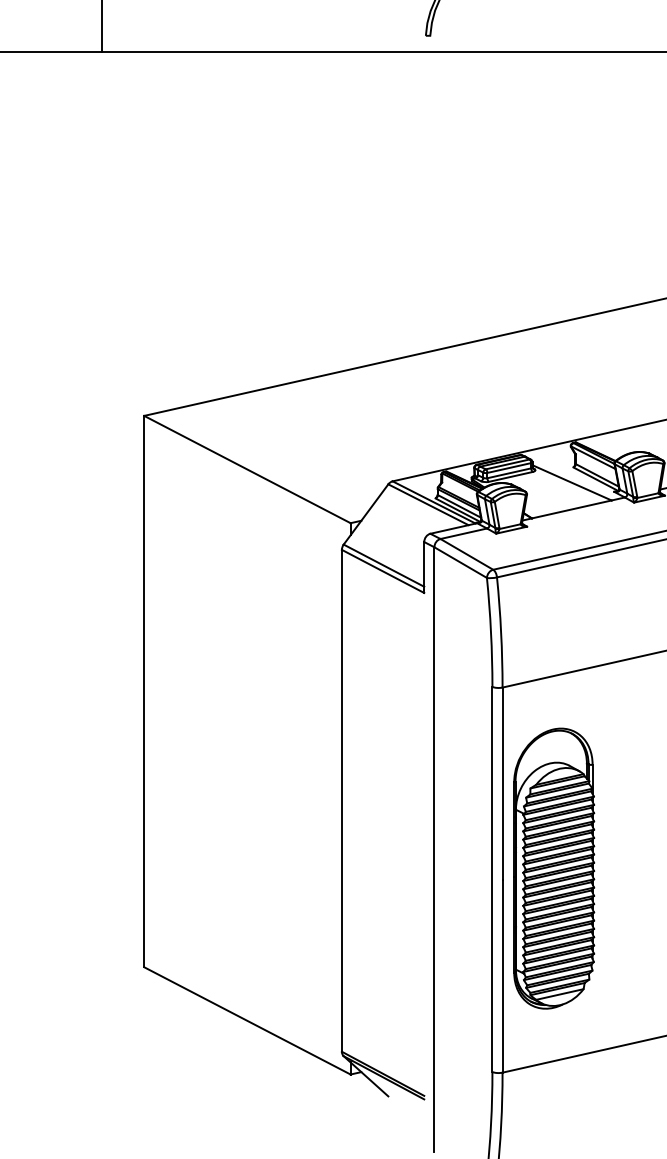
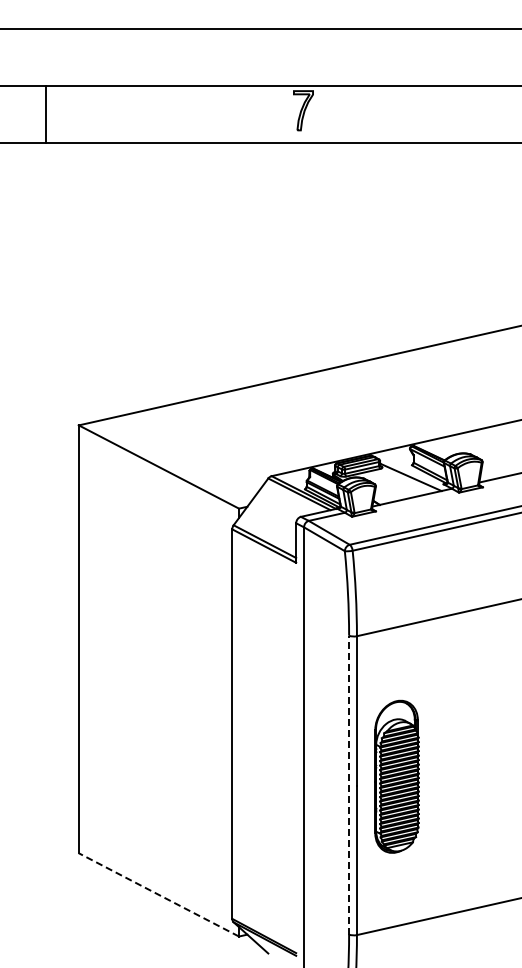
part: (553, 868) -> (396, 776), size x0.7
line: (492, 878) -> (349, 784), solid -> dashed
line: (246, 1020) -> (158, 894), solid -> dashed

